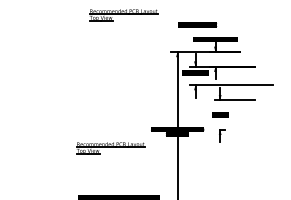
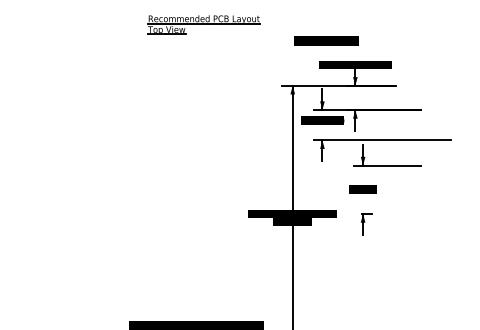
part: (110, 148) -> (182, 244), removed

